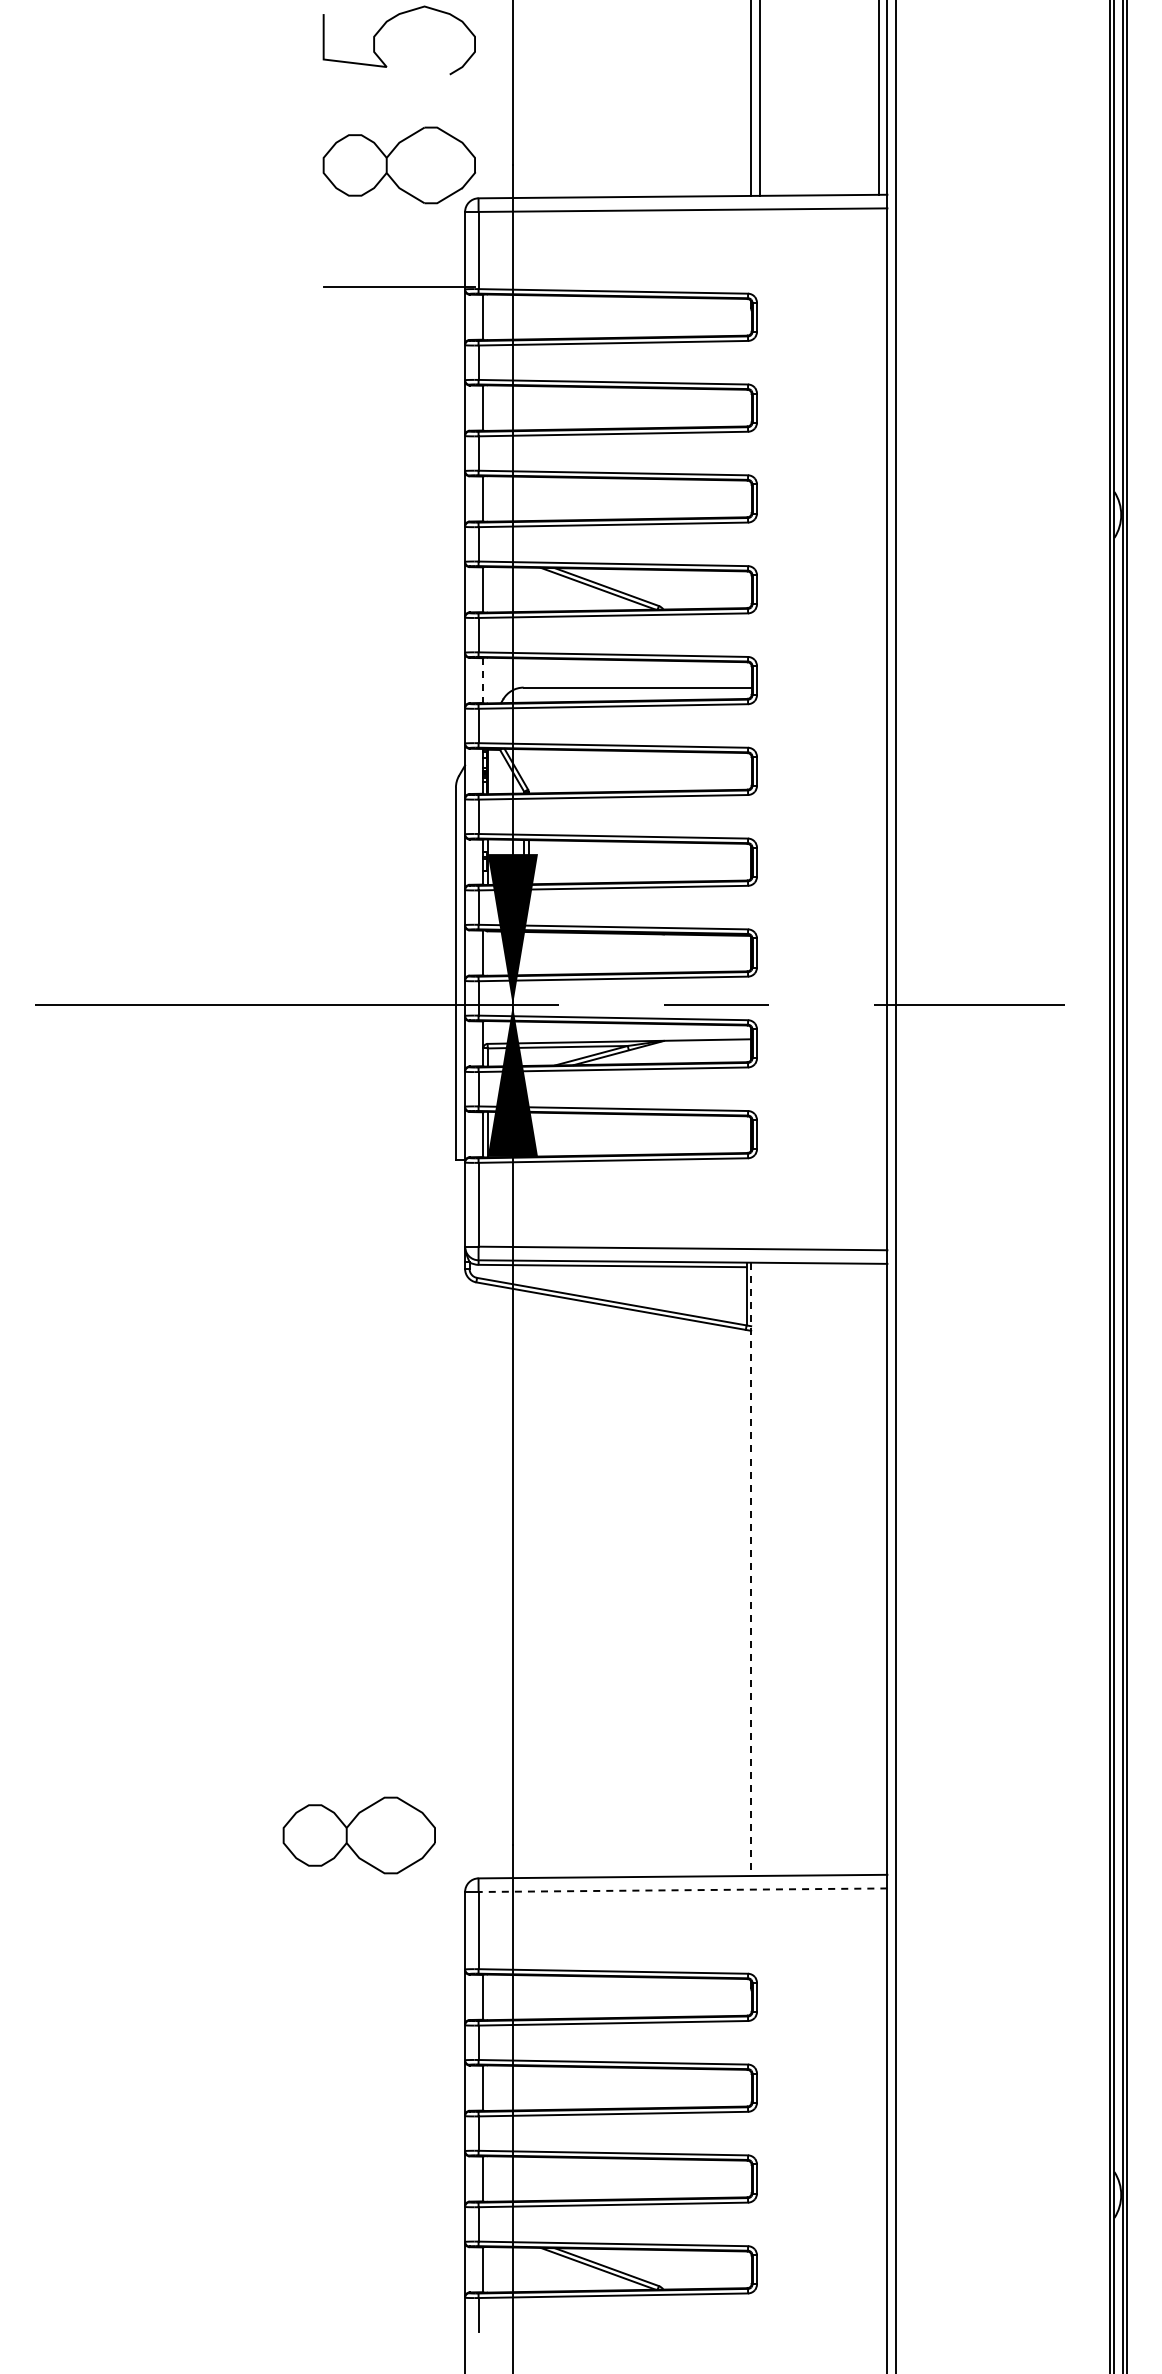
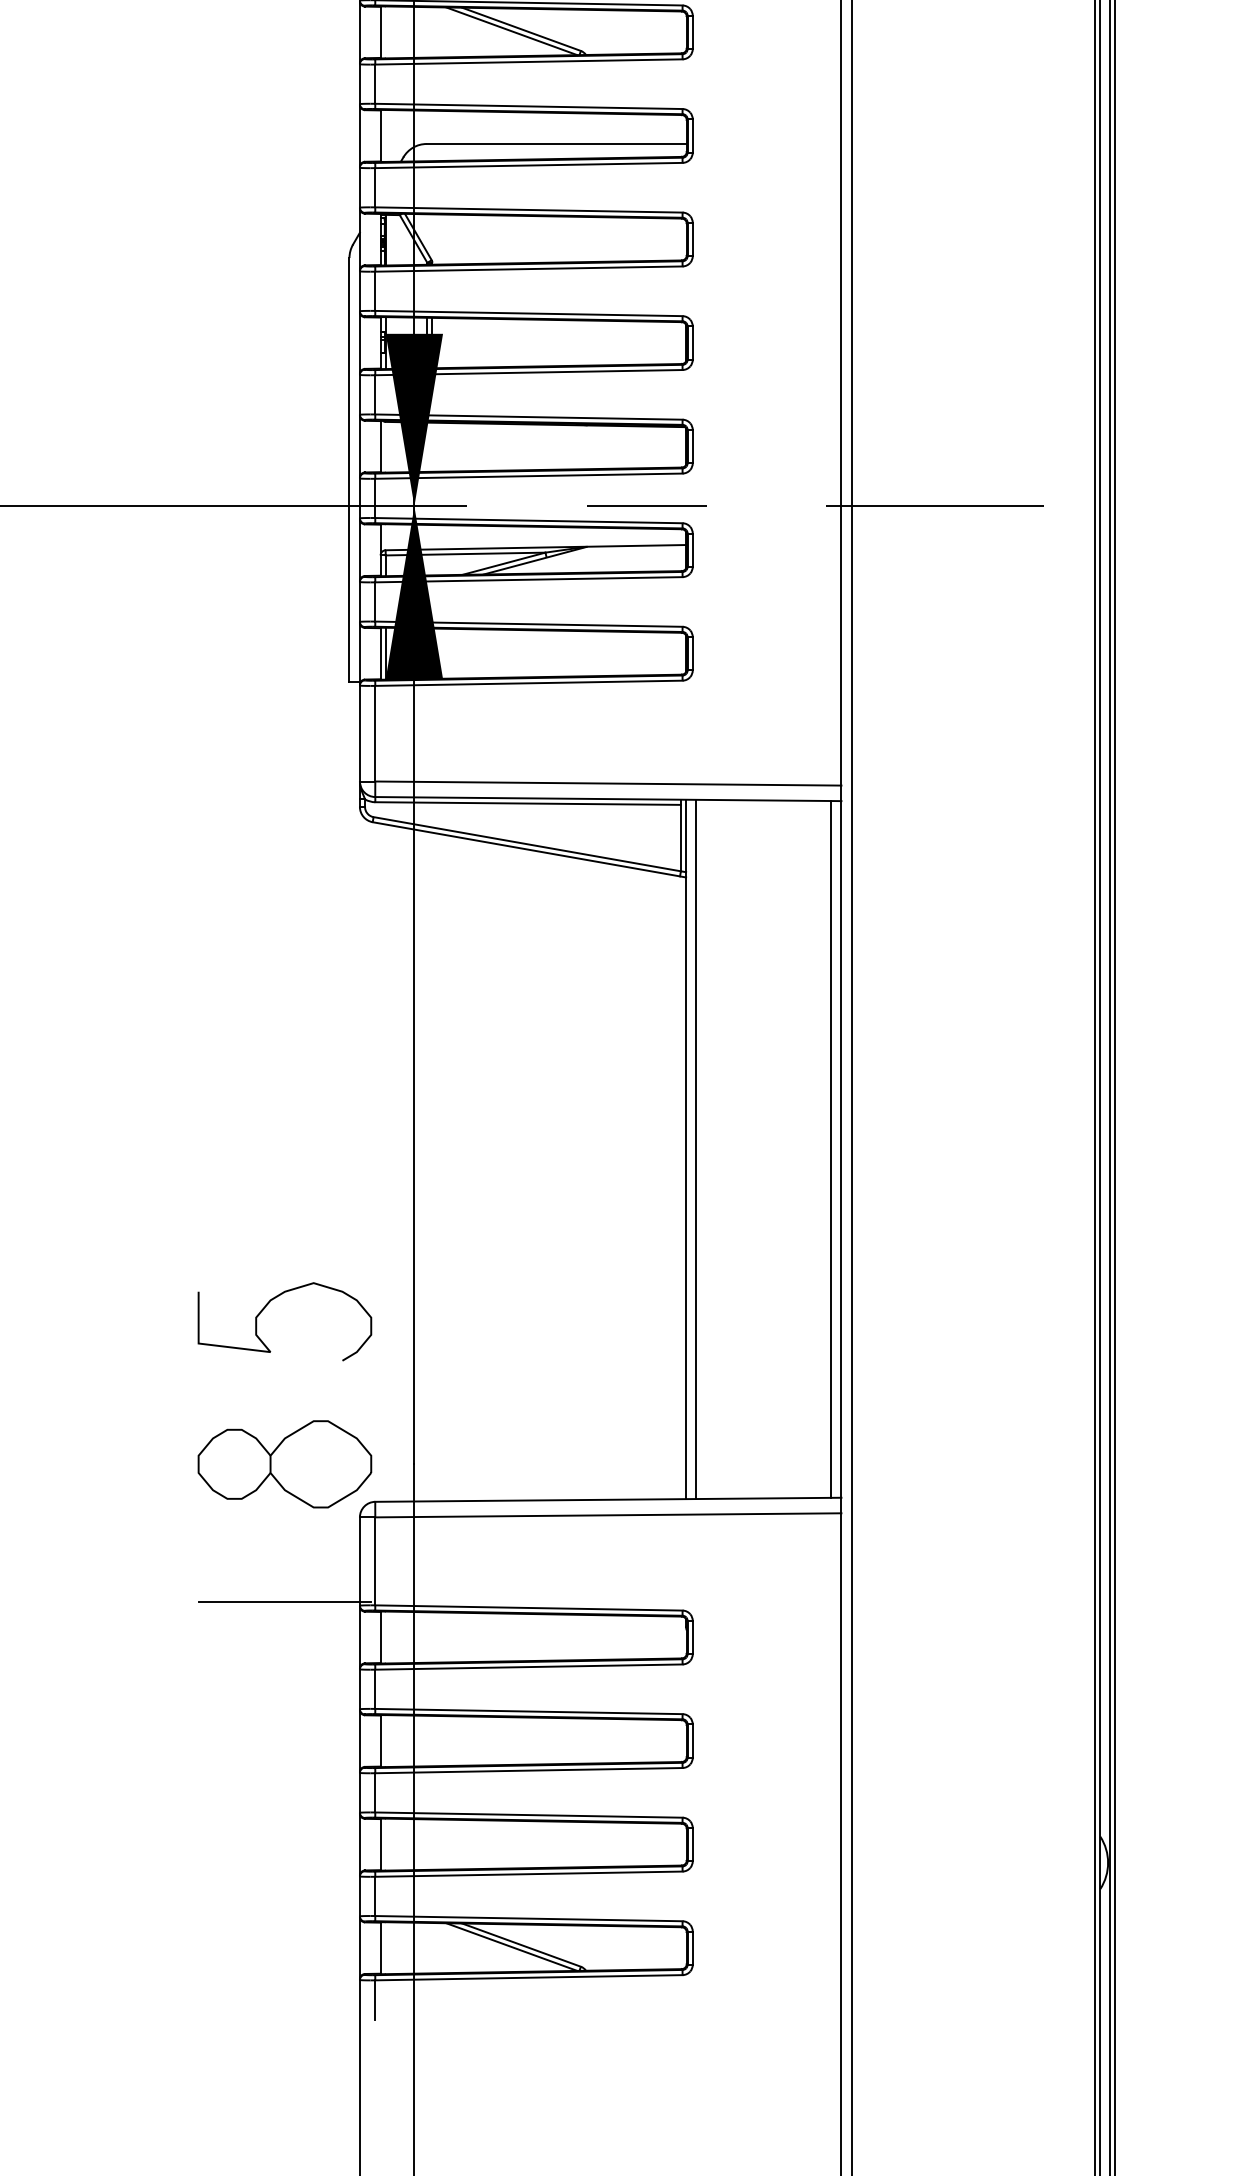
line: (483, 681) -> (380, 137), dashed -> solid
line: (760, 1568) -> (696, 1148), added
line: (878, 1568) -> (831, 1148), added
line: (751, 1569) -> (686, 1149), dashed -> solid
curve: (383, 1707) -> (266, 1306), added
part: (358, 1835) -> (283, 1464), moved
line: (682, 1890) -> (607, 1515), dashed -> solid
line: (399, 1966) -> (285, 1602), added

